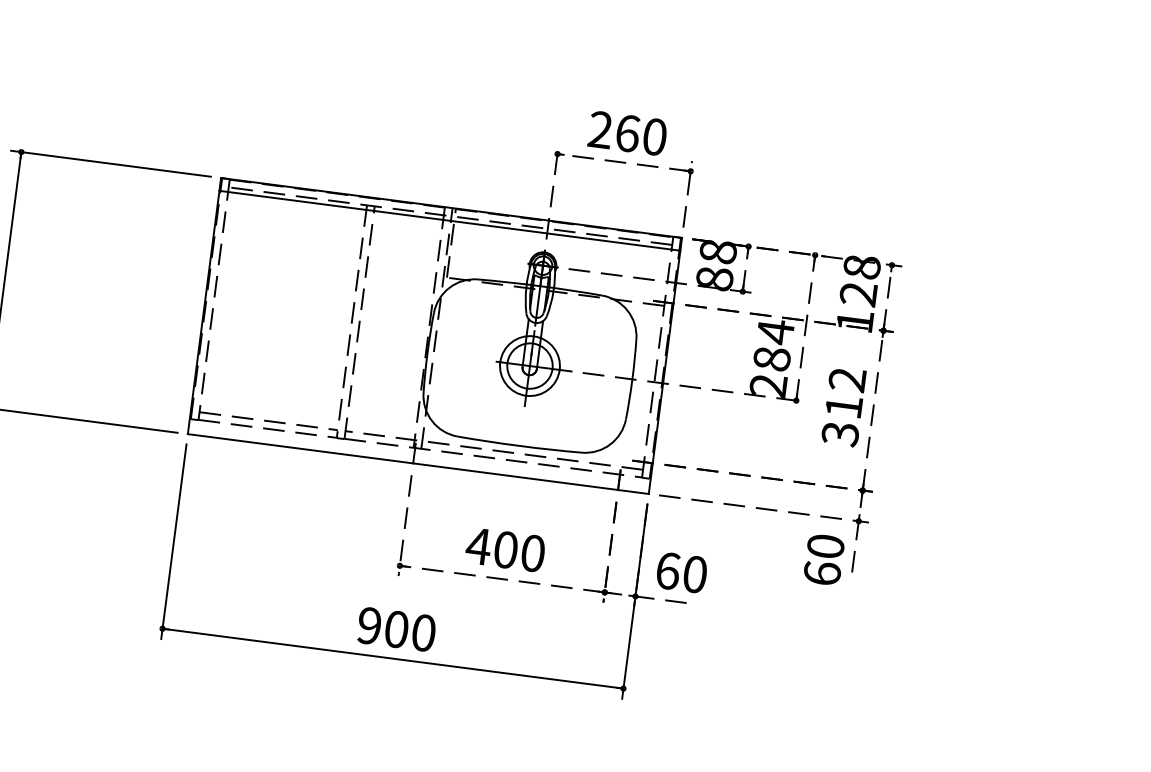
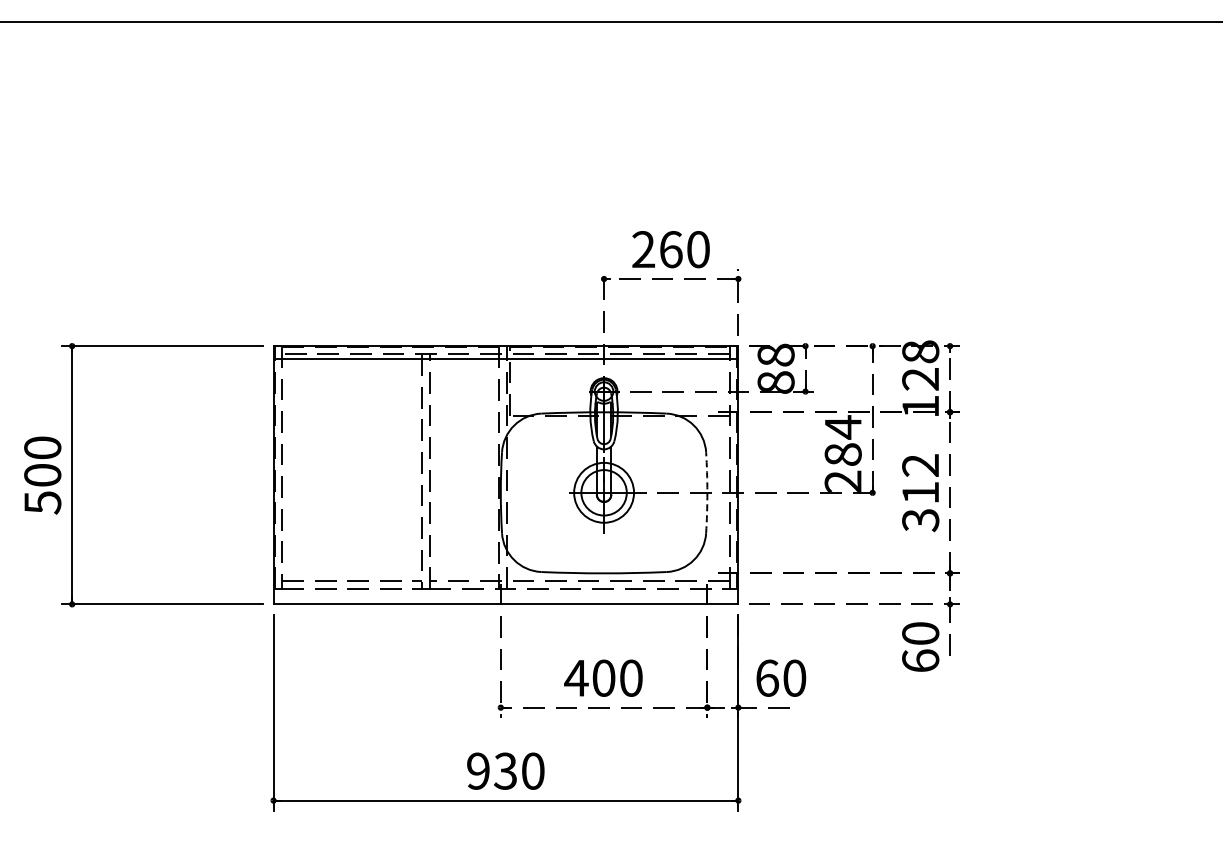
arc: (632, 379) -> (707, 492), solid -> dashed
text: (396, 628) -> (505, 770), 900 -> 930

